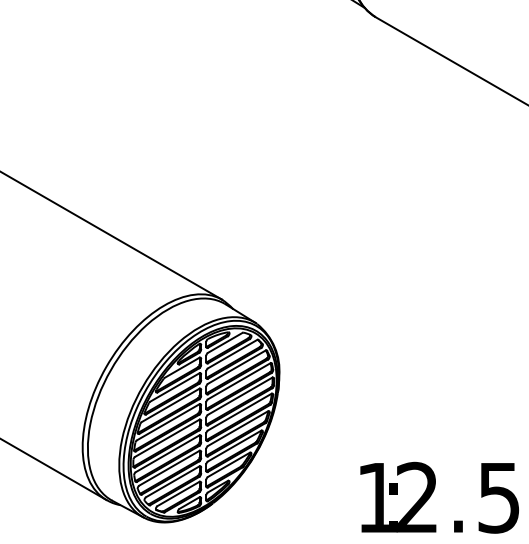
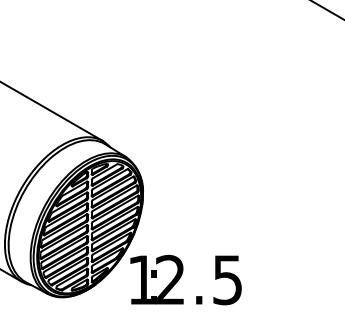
text: (439, 497) -> (185, 279), moved

